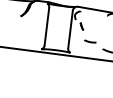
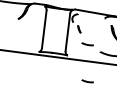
curve: (90, 78) -> (87, 81), added

